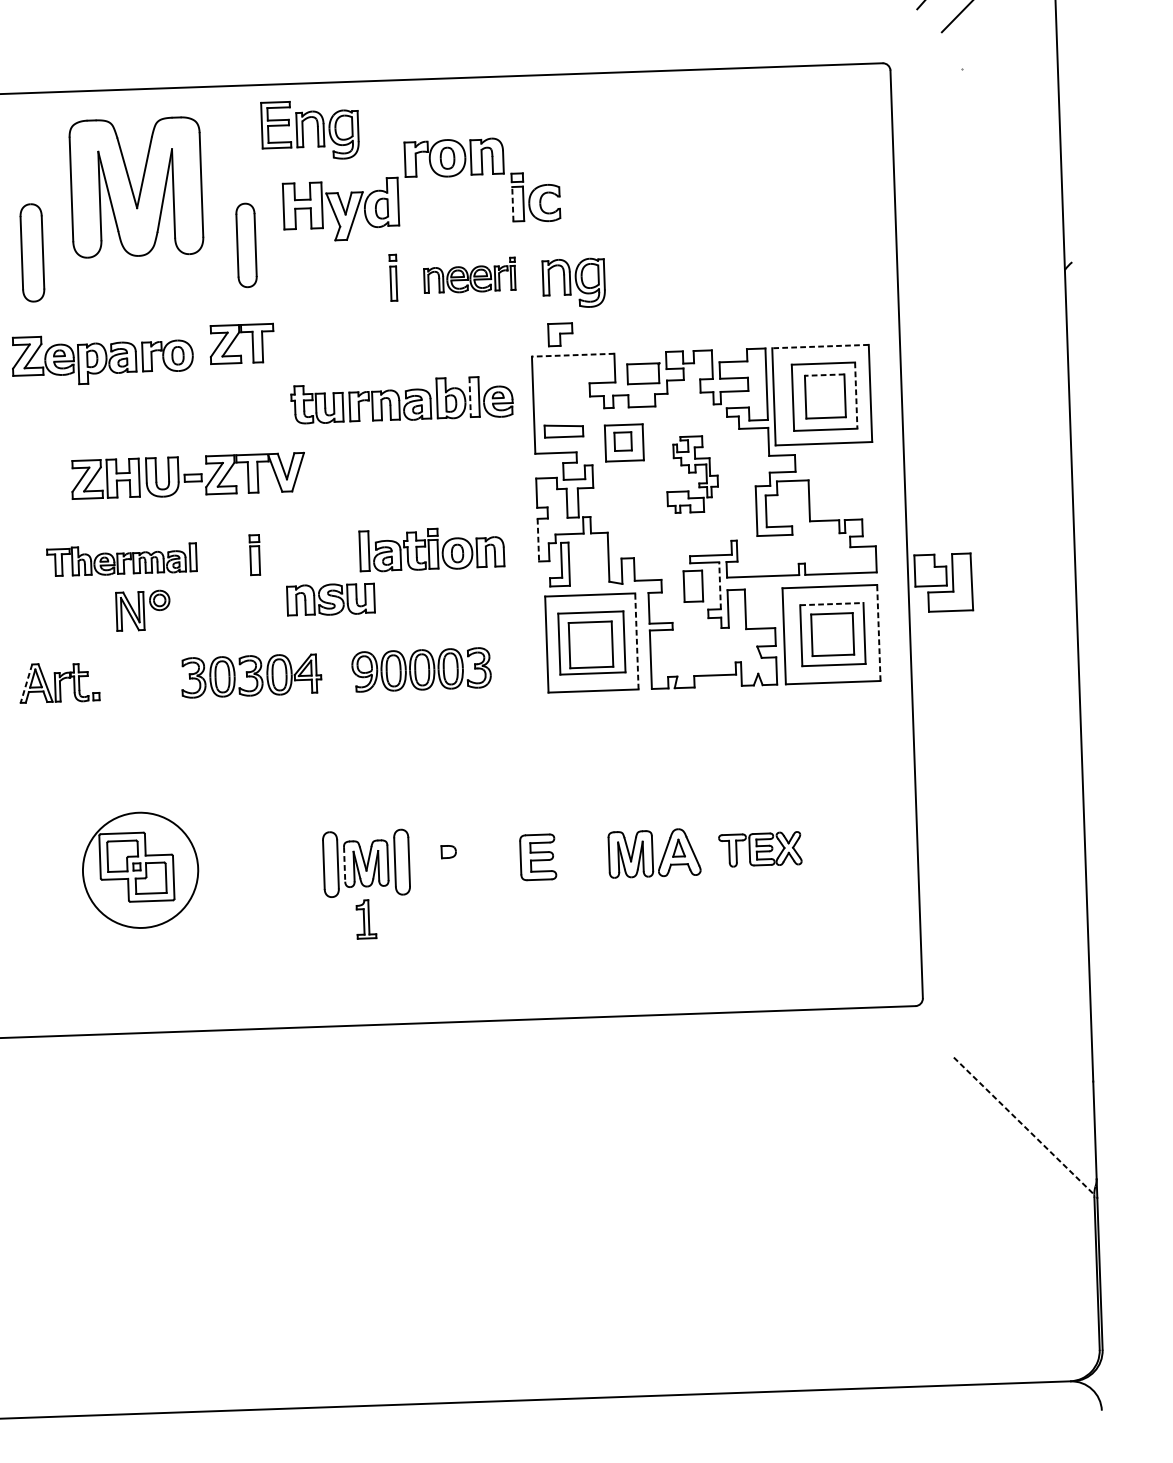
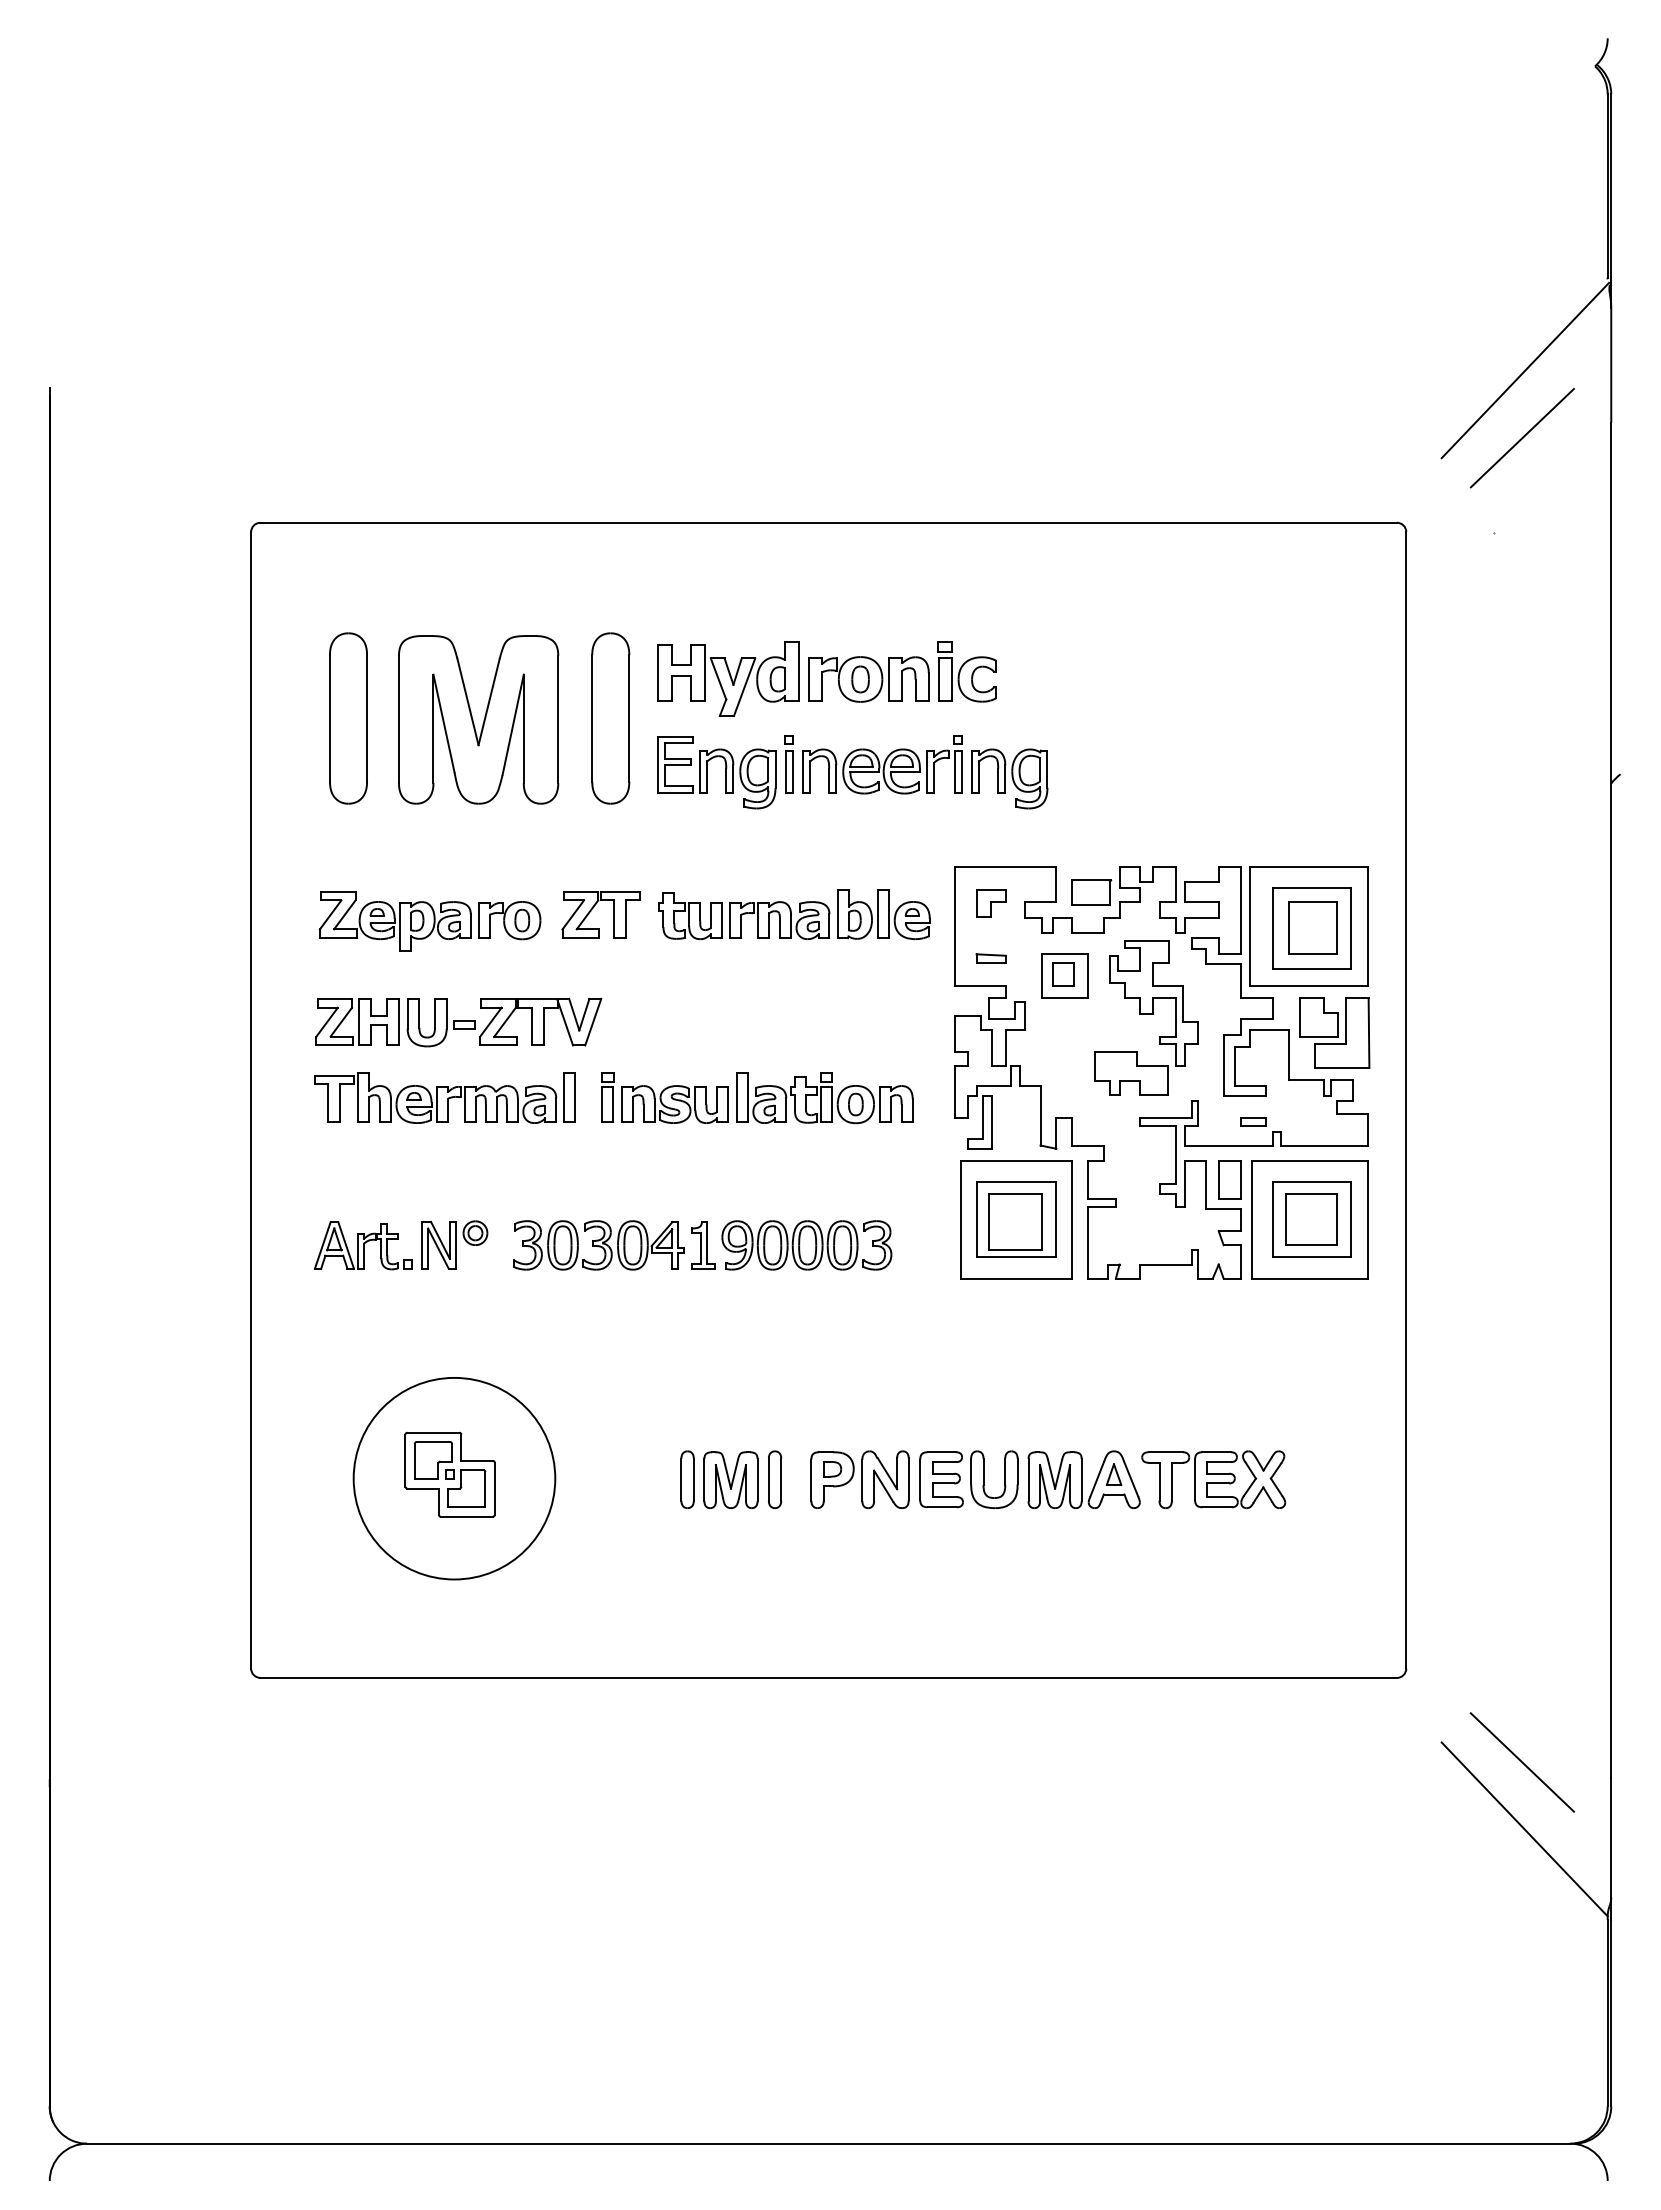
part: (302, 130) -> (707, 772), moved
part: (454, 158) -> (868, 679), moved
part: (136, 187) -> (478, 719), moved
line: (512, 204) -> (938, 679), dashed -> solid
part: (246, 245) -> (610, 718), size x1.67
part: (32, 252) -> (348, 718), size x1.43
part: (469, 275) -> (882, 764), size x1.43
part: (560, 334) -> (991, 903), moved
part: (236, 338) -> (594, 907), moved
line: (820, 346) -> (1308, 866), dashed -> solid
line: (572, 354) -> (1005, 866), dashed -> solid
part: (102, 359) -> (429, 921), moved
line: (824, 374) -> (1312, 901), dashed -> solid
line: (856, 395) -> (1350, 928), dashed -> solid
line: (470, 397) -> (878, 914), dashed -> solid
part: (563, 430) -> (990, 958), size x0.62
part: (692, 474) -> (1146, 1017), size x1.67
part: (188, 476) -> (458, 1022), moved
line: (538, 540) -> (955, 1092), dashed -> solid
part: (782, 556) -> (1253, 1121), added
part: (121, 559) -> (444, 1097), size x1.43
part: (943, 582) -> (1334, 1032), moved
part: (692, 586) -> (1229, 1179), moved
line: (719, 586) -> (1175, 1155), dashed -> solid
part: (330, 599) -> (674, 1104), moved
line: (831, 604) -> (1311, 1182), dashed -> solid
part: (142, 610) -> (454, 1244), moved
line: (879, 632) -> (1368, 1219), dashed -> solid
line: (636, 641) -> (1071, 1219), dashed -> solid
line: (26, 683) -> (322, 1245), dashed -> solid
part: (760, 849) -> (1213, 1479), size x1.43
part: (573, 855) -> (984, 1479), added
part: (471, 859) -> (859, 1479), added
part: (402, 861) -> (775, 1479), size x0.71
part: (330, 864) -> (687, 1479), size x0.71
line: (344, 864) -> (704, 1480), dashed -> solid
circle: (140, 870) -> (454, 1478), size x1.43
part: (366, 919) -> (703, 1245), moved
line: (1019, 1071) -> (1521, 1762), added
line: (1024, 1126) -> (1525, 1829), dashed -> solid

